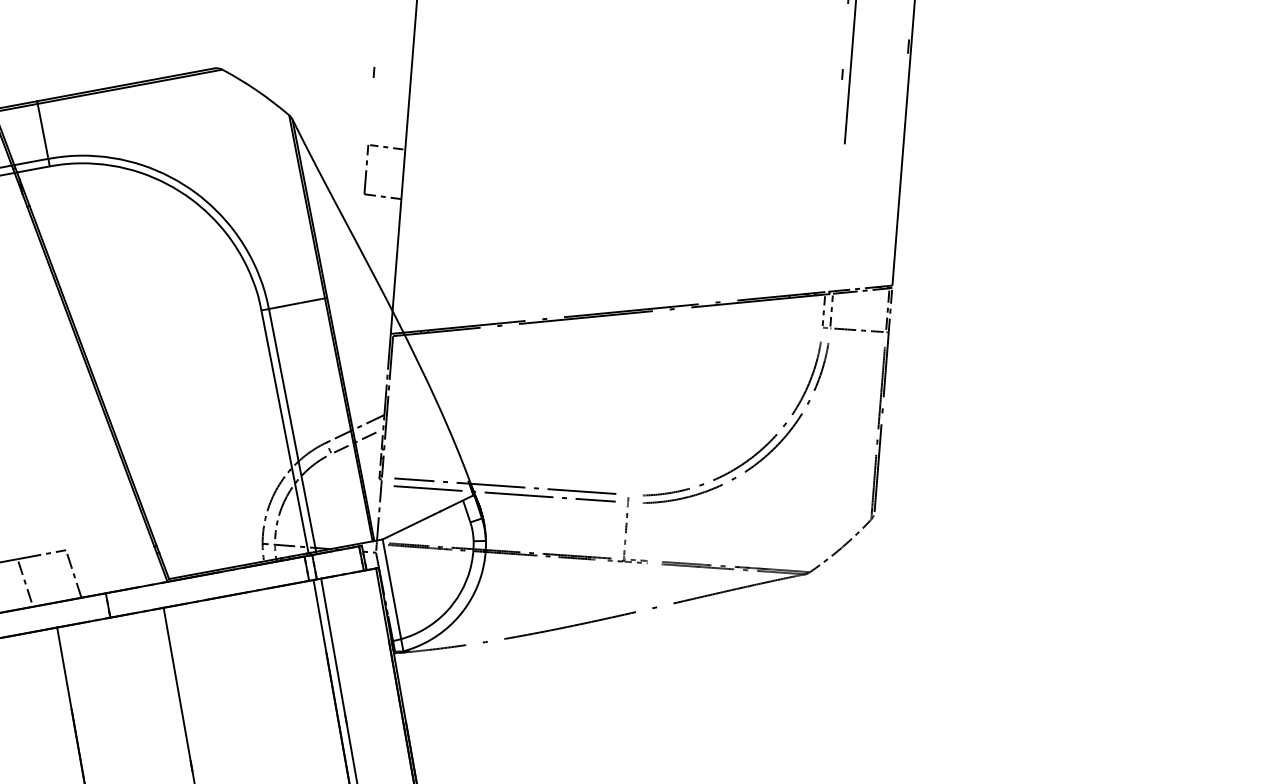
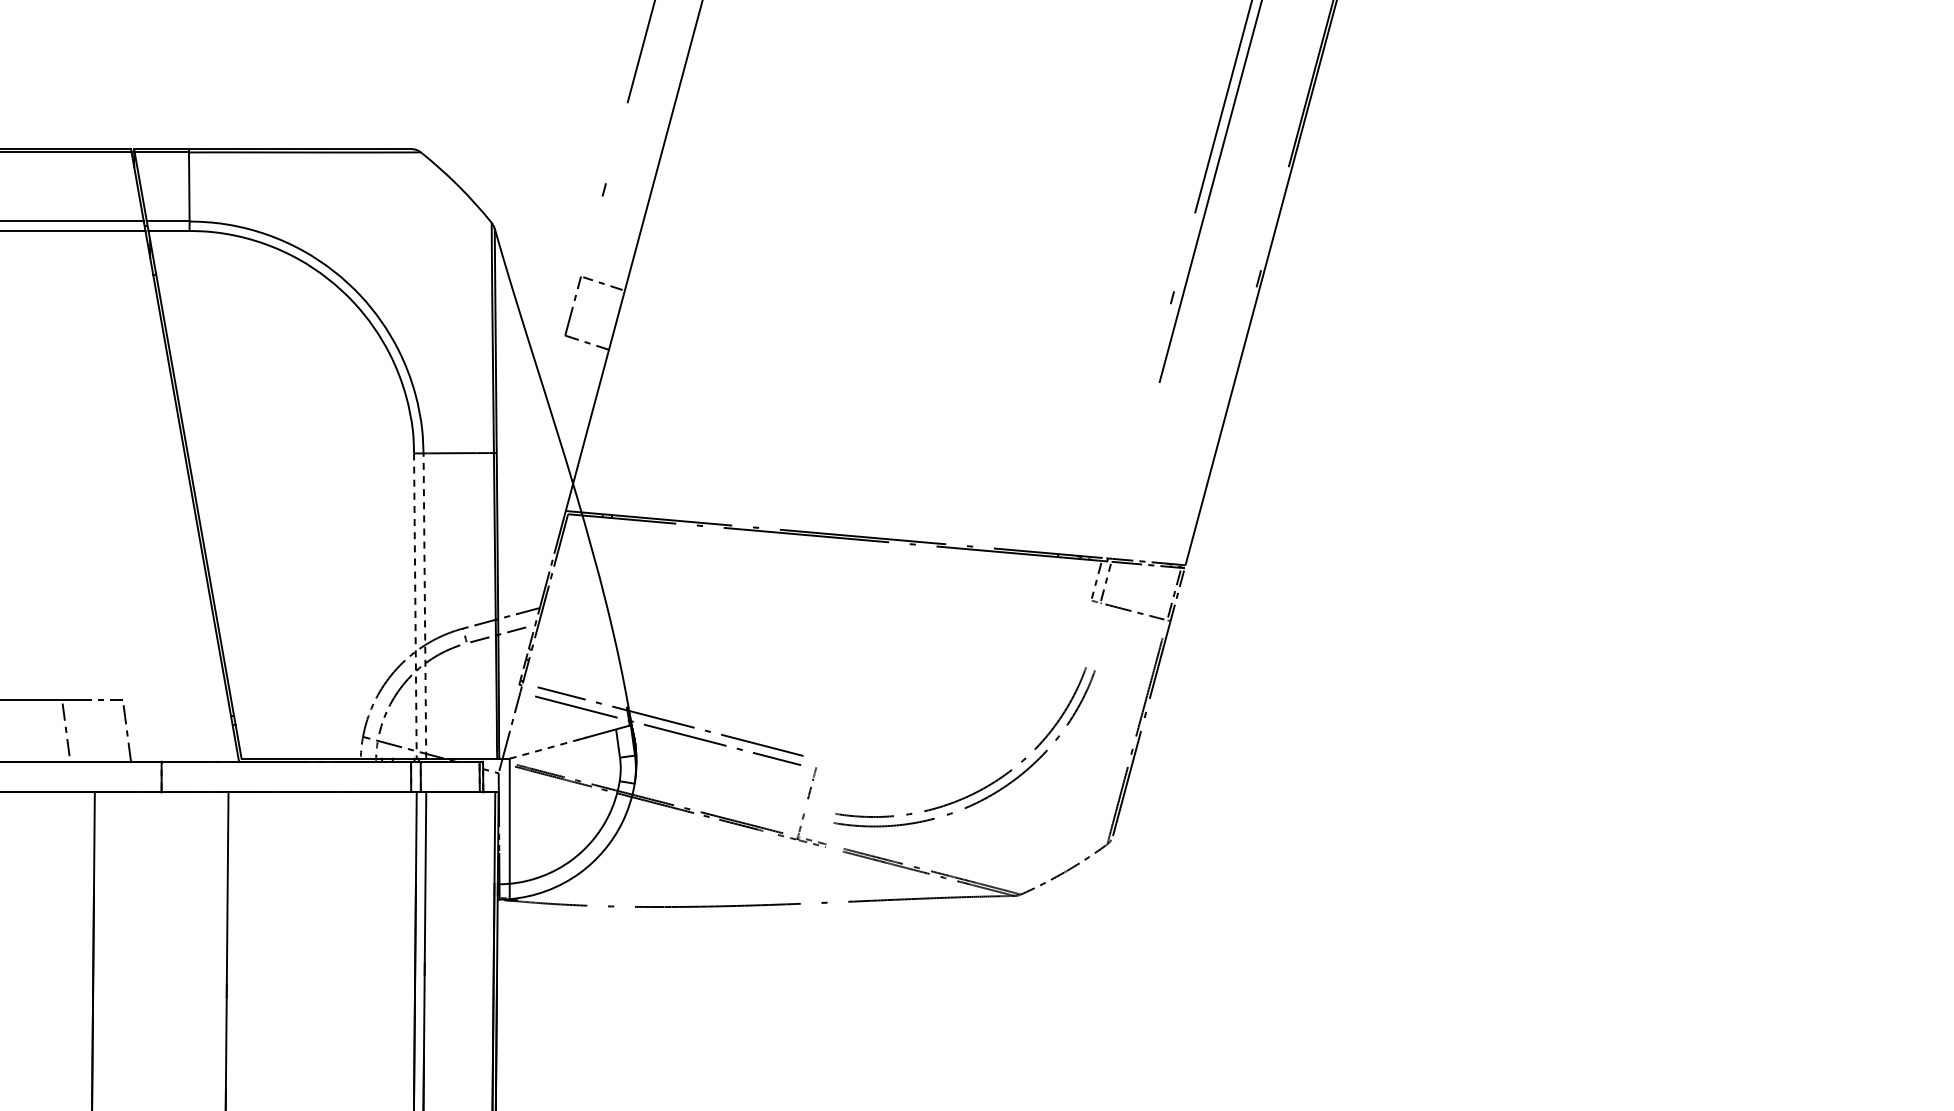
line: (292, 430) -> (424, 606), solid -> dashed
line: (285, 432) -> (415, 606), solid -> dashed
part: (759, 450) -> (986, 785), moved
part: (626, 514) -> (811, 783), size x0.7
line: (409, 527) -> (544, 749), solid -> dashed

